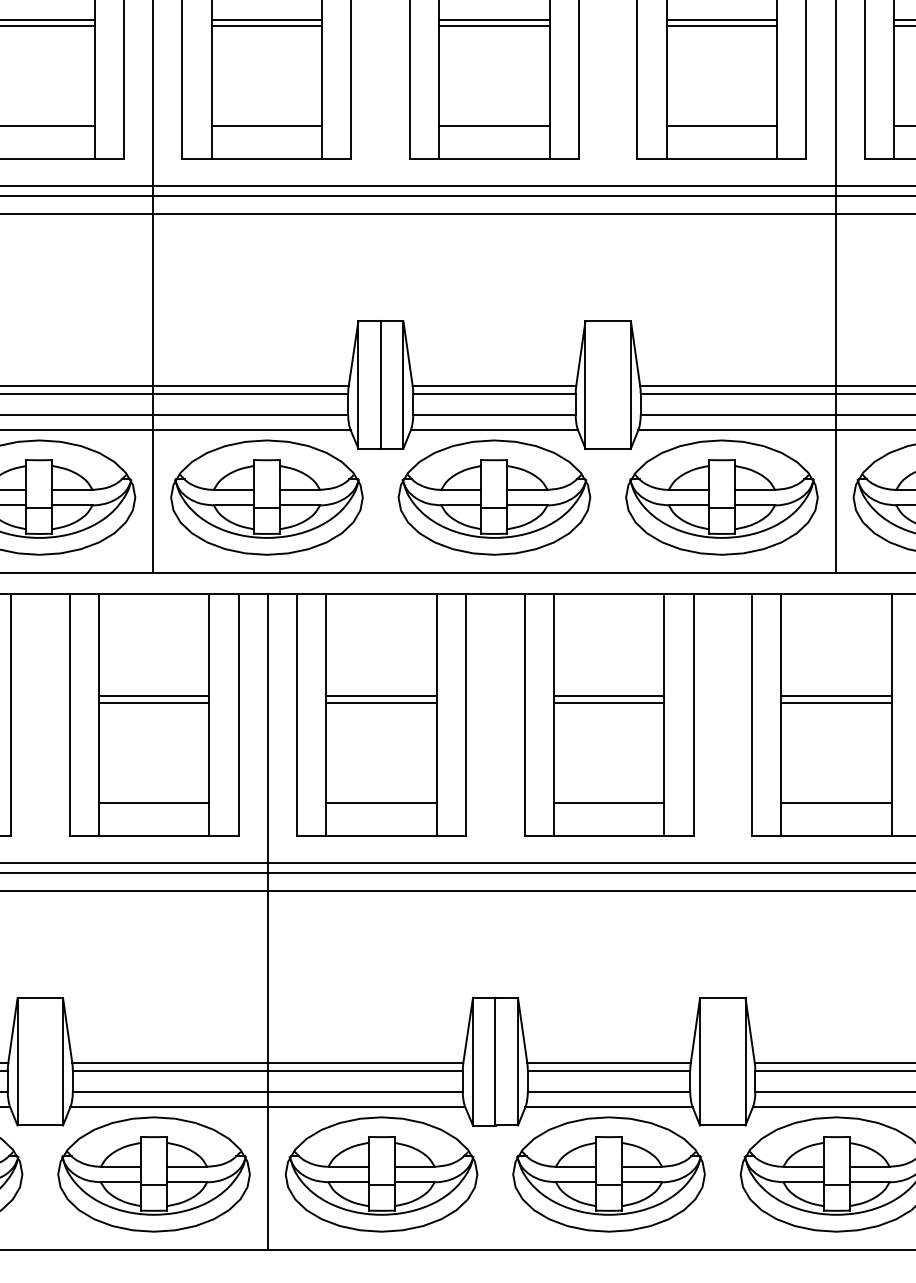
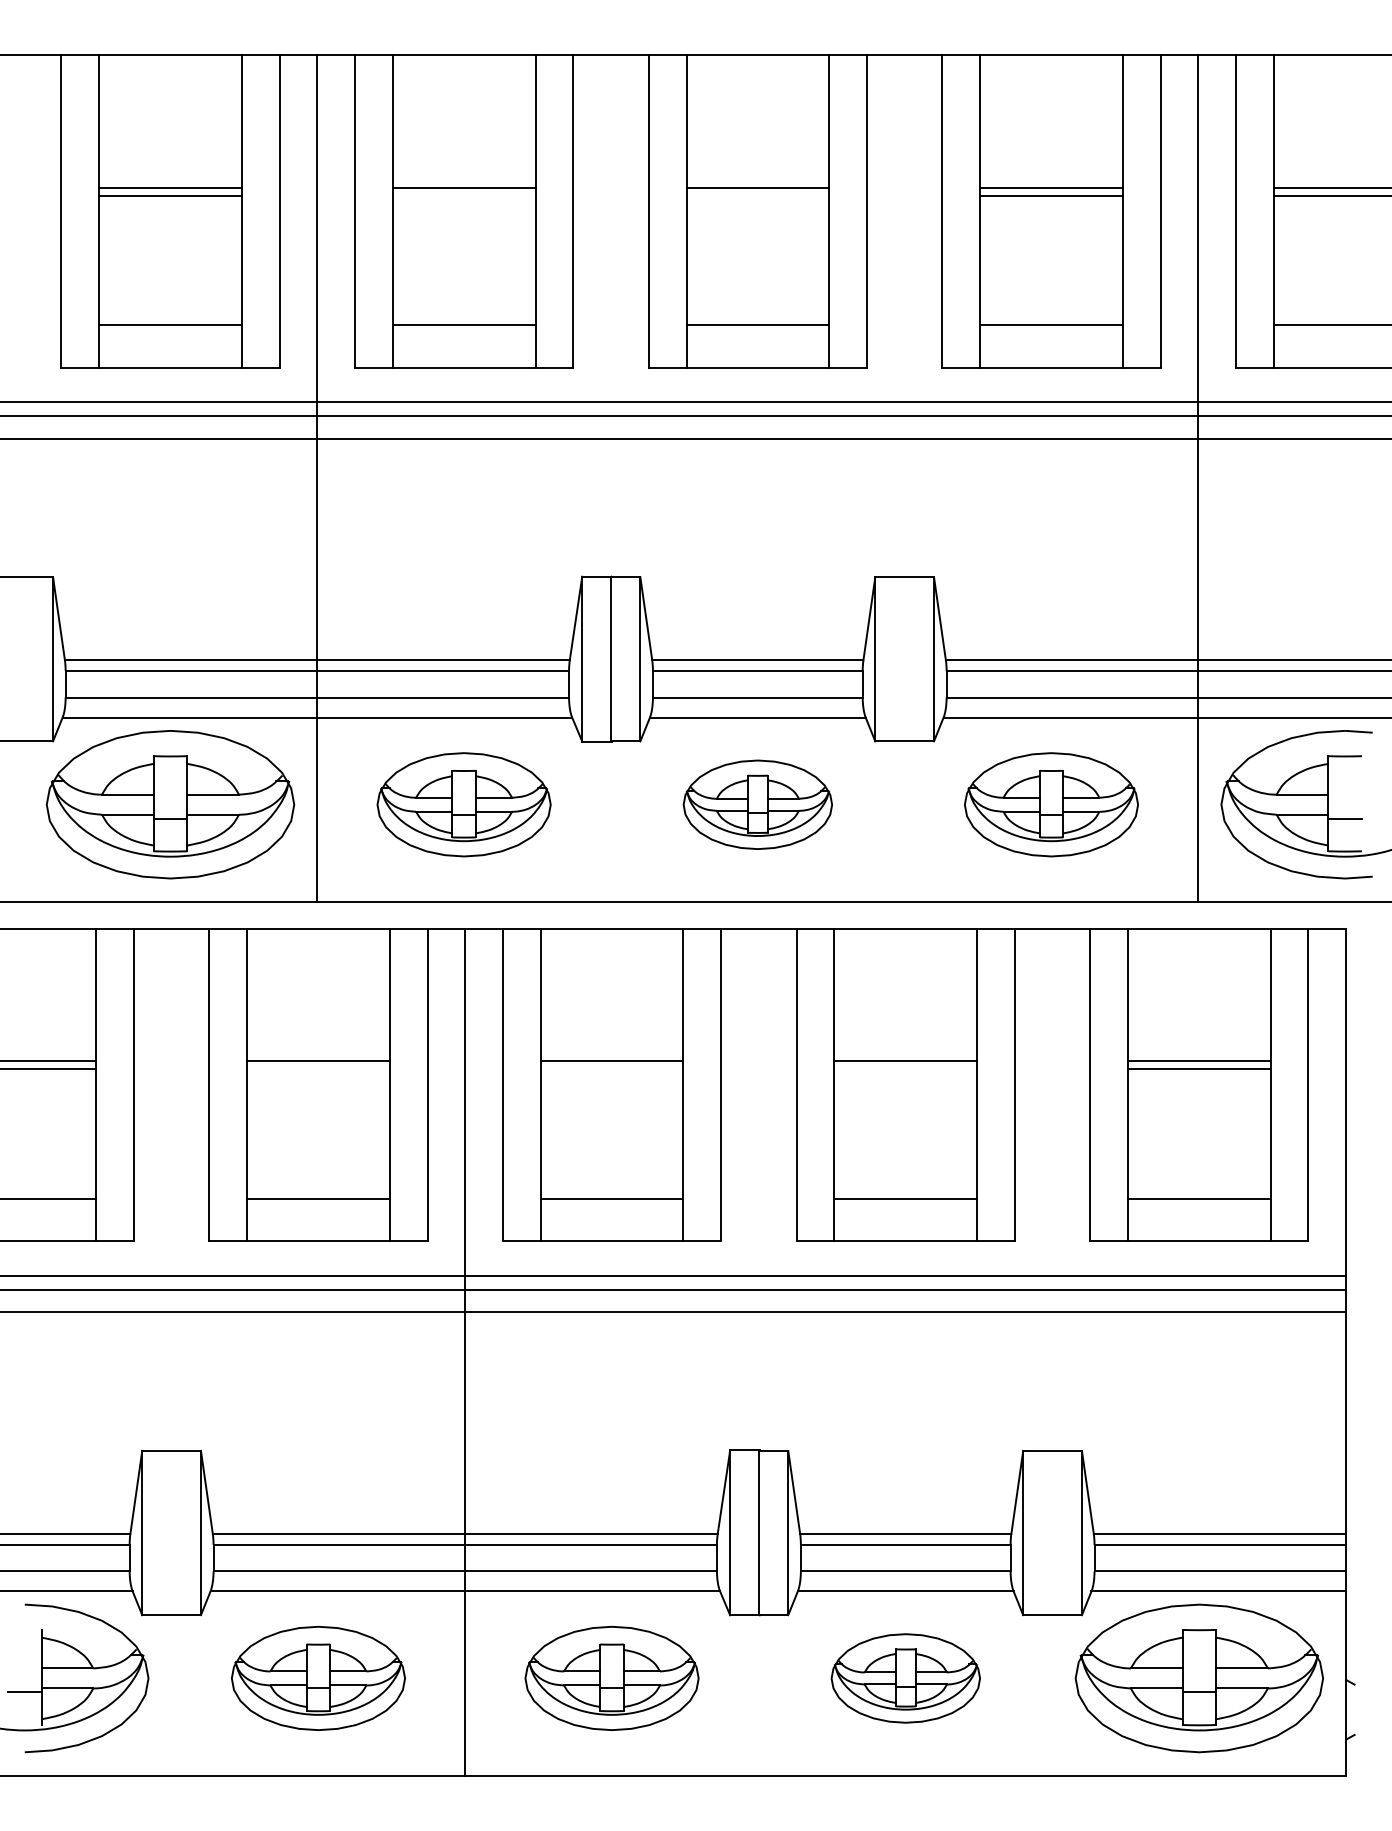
line: (266, 25) -> (463, 195), removed
line: (494, 25) -> (757, 195), removed
part: (266, 497) -> (463, 804), size x0.7
part: (494, 497) -> (757, 804), size x0.6
part: (721, 497) -> (1051, 804), size x0.7
line: (154, 702) -> (318, 1069), removed
line: (381, 702) -> (611, 1069), removed
line: (608, 702) -> (905, 1069), removed
part: (154, 1174) -> (318, 1678), size x0.7
part: (381, 1174) -> (611, 1678), size x0.7
part: (608, 1174) -> (905, 1678), size x0.6

